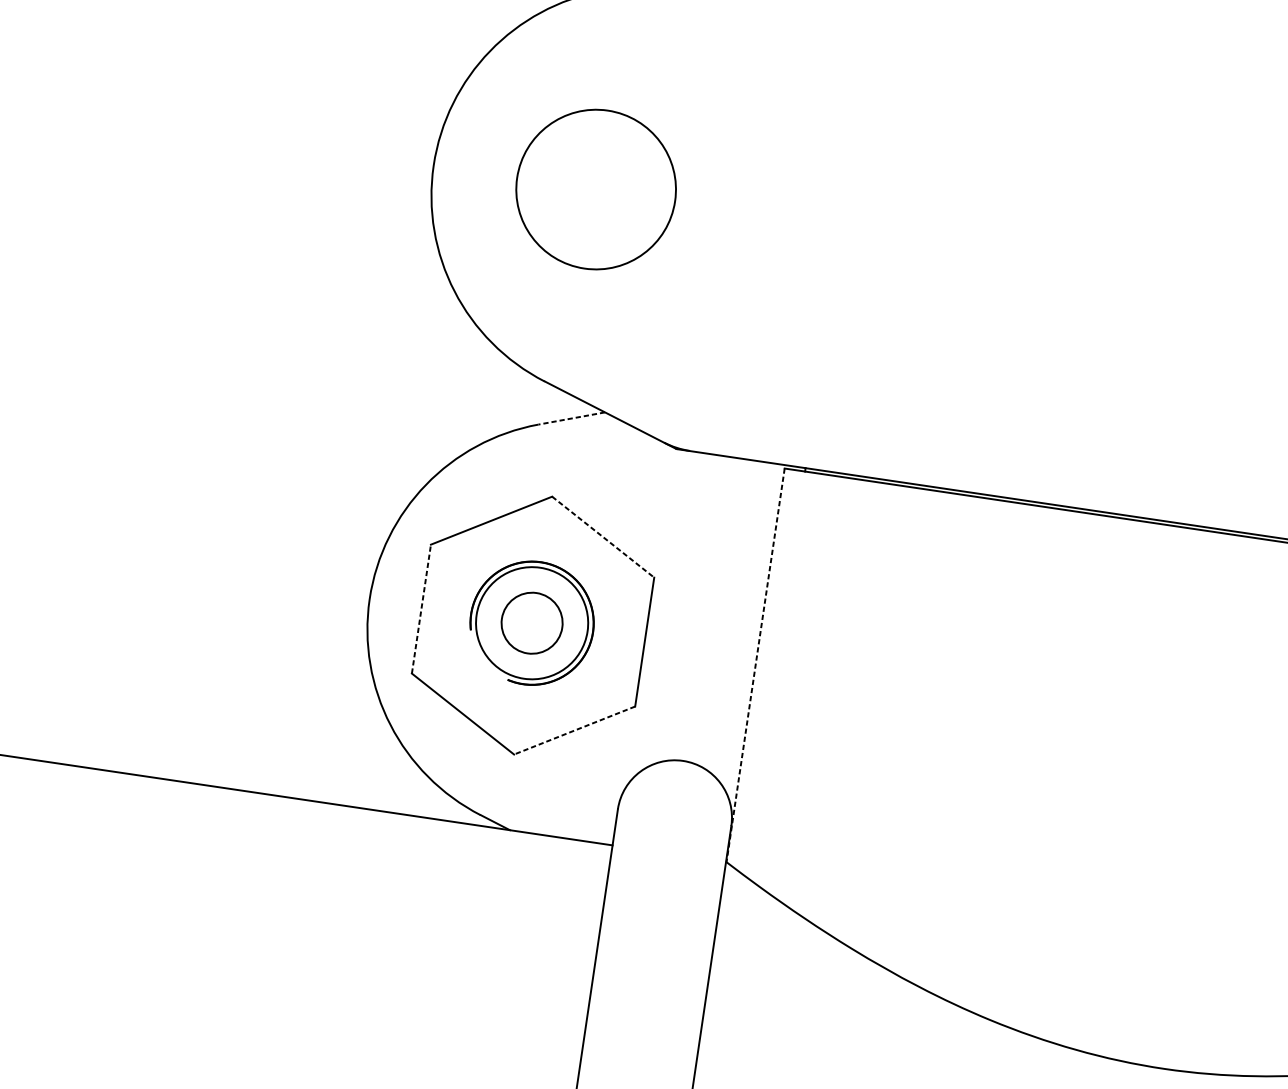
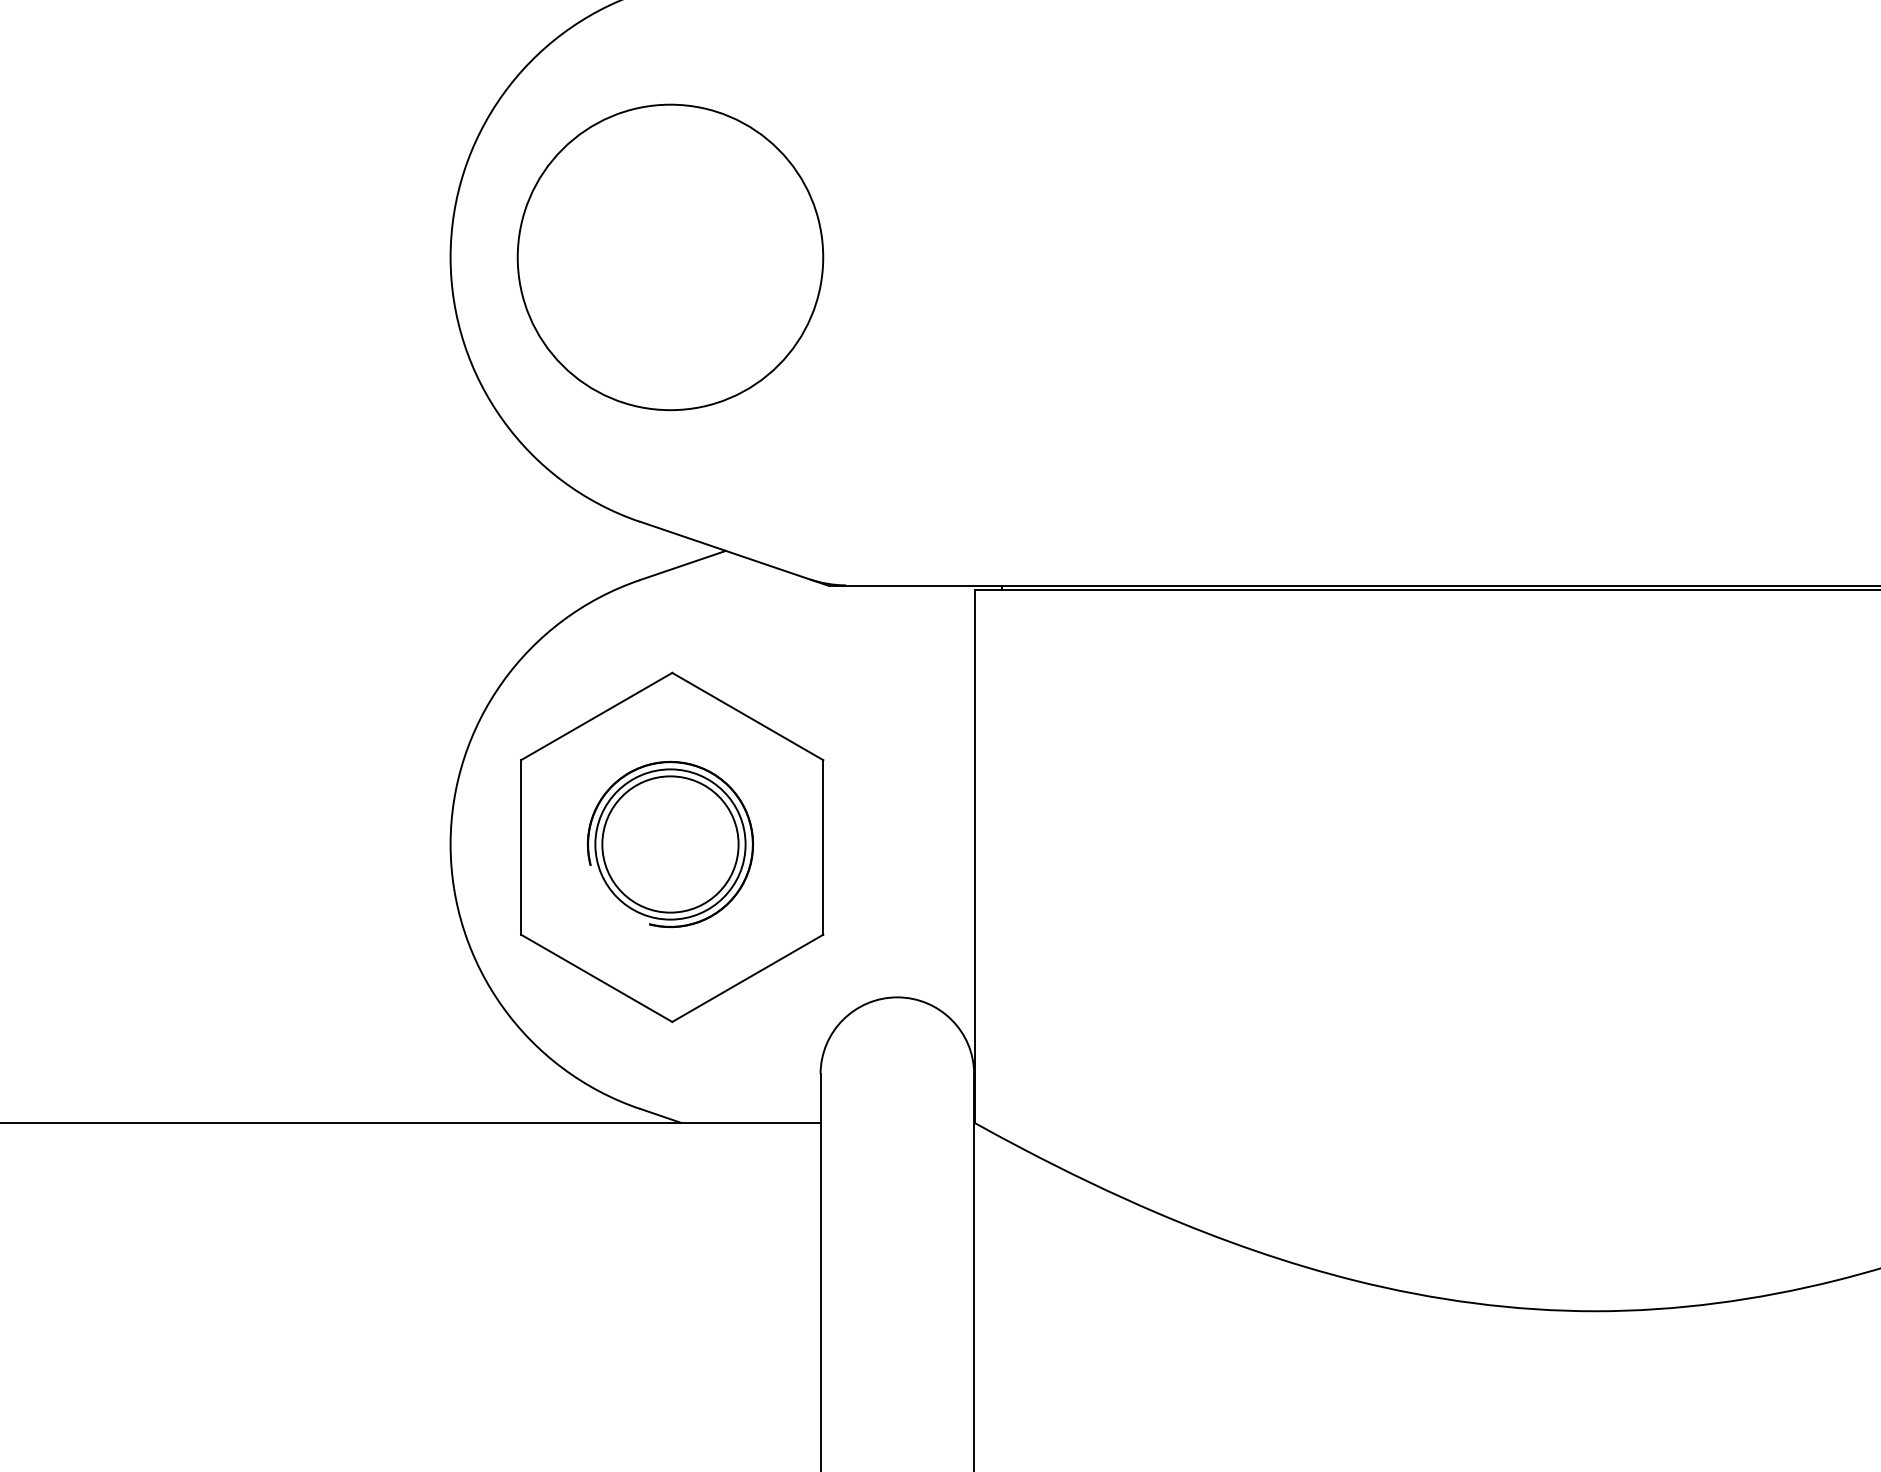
circle: (596, 189) -> (670, 257), size x1.43
line: (571, 418) -> (682, 565), dashed -> solid
line: (603, 537) -> (748, 716), dashed -> solid
line: (421, 608) -> (521, 846), dashed -> solid
circle: (532, 623) -> (670, 844), size x1.67
line: (755, 666) -> (974, 857), dashed -> solid
line: (574, 730) -> (747, 978), dashed -> solid

